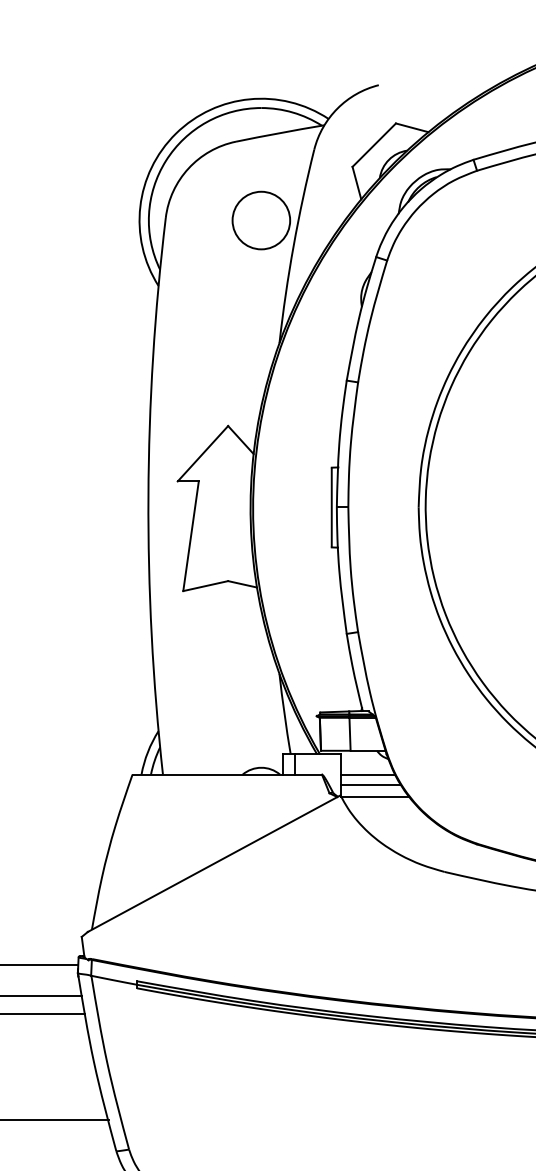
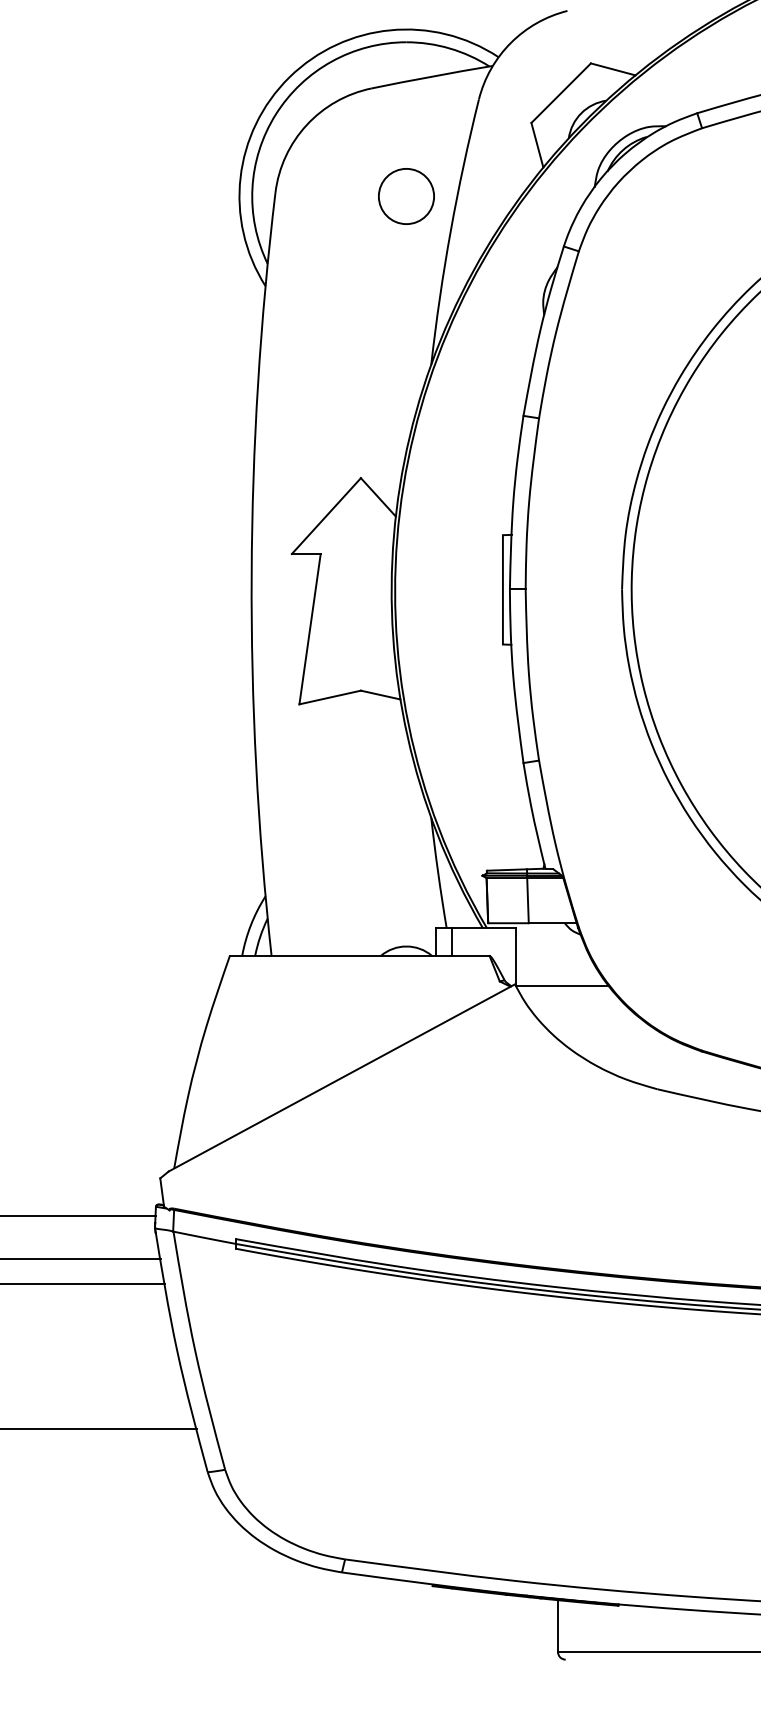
circle: (261, 220) -> (406, 196), size x0.7
line: (367, 774) -> (552, 955), removed
line: (370, 785) -> (556, 970), removed

